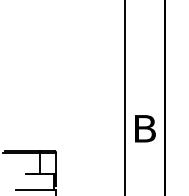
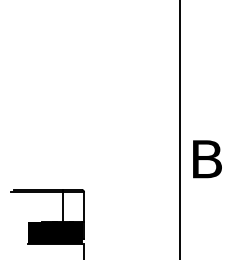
fill: (34, 181) -> (54, 232), added

